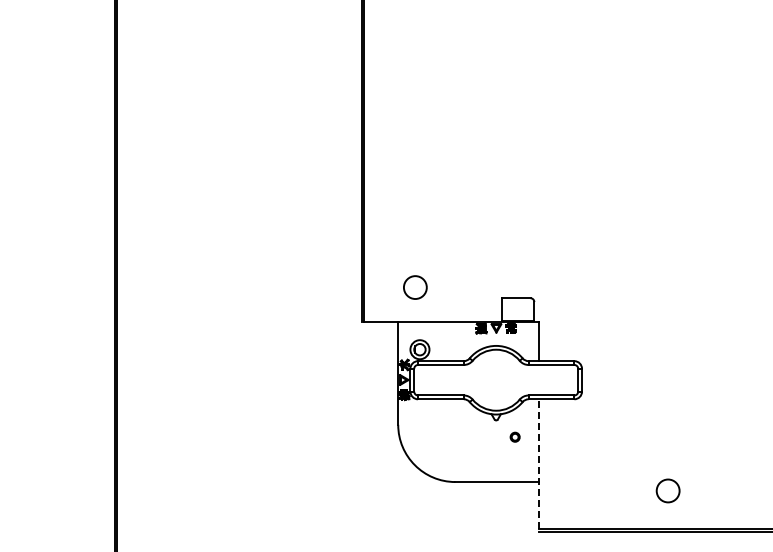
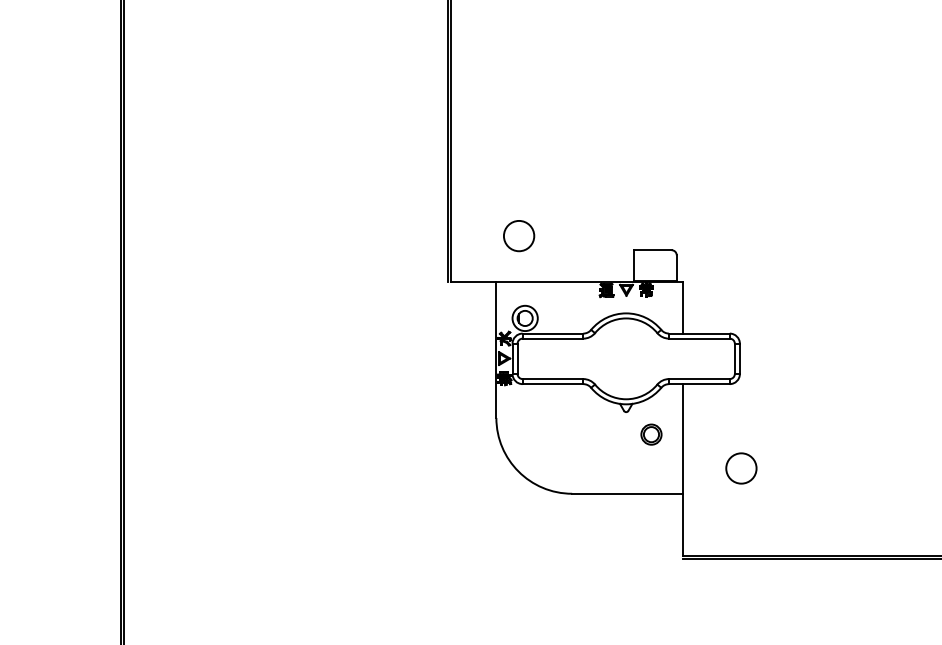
part: (514, 436) -> (650, 433), size x1.67
line: (539, 463) -> (683, 469), dashed -> solid
circle: (667, 490) -> (740, 467), moved

